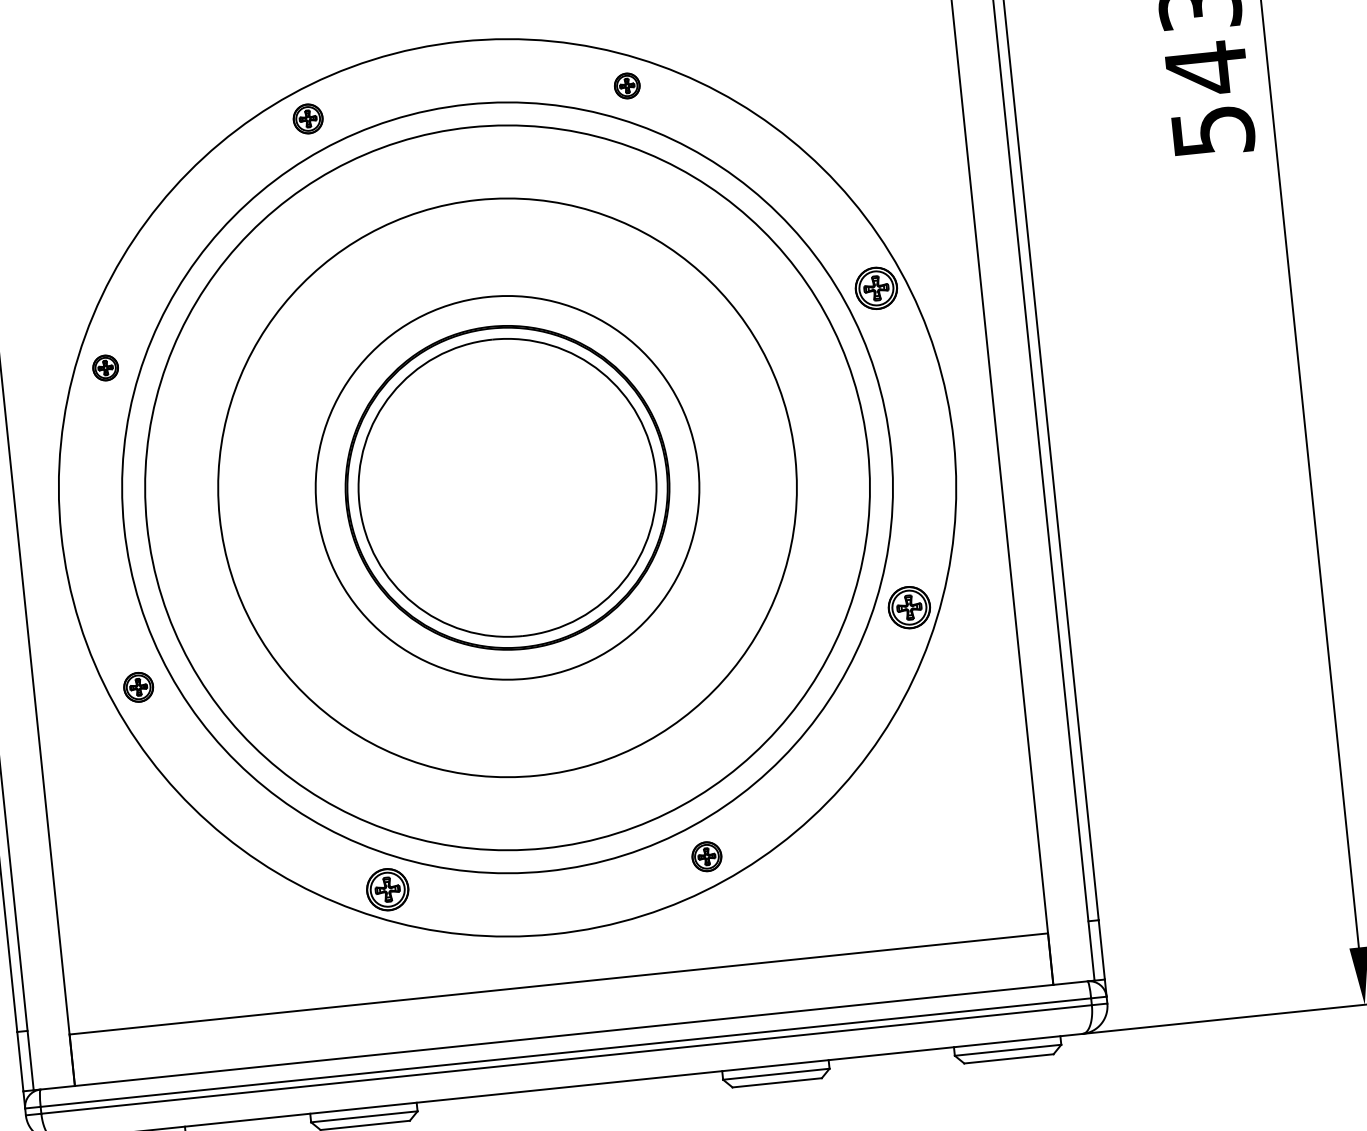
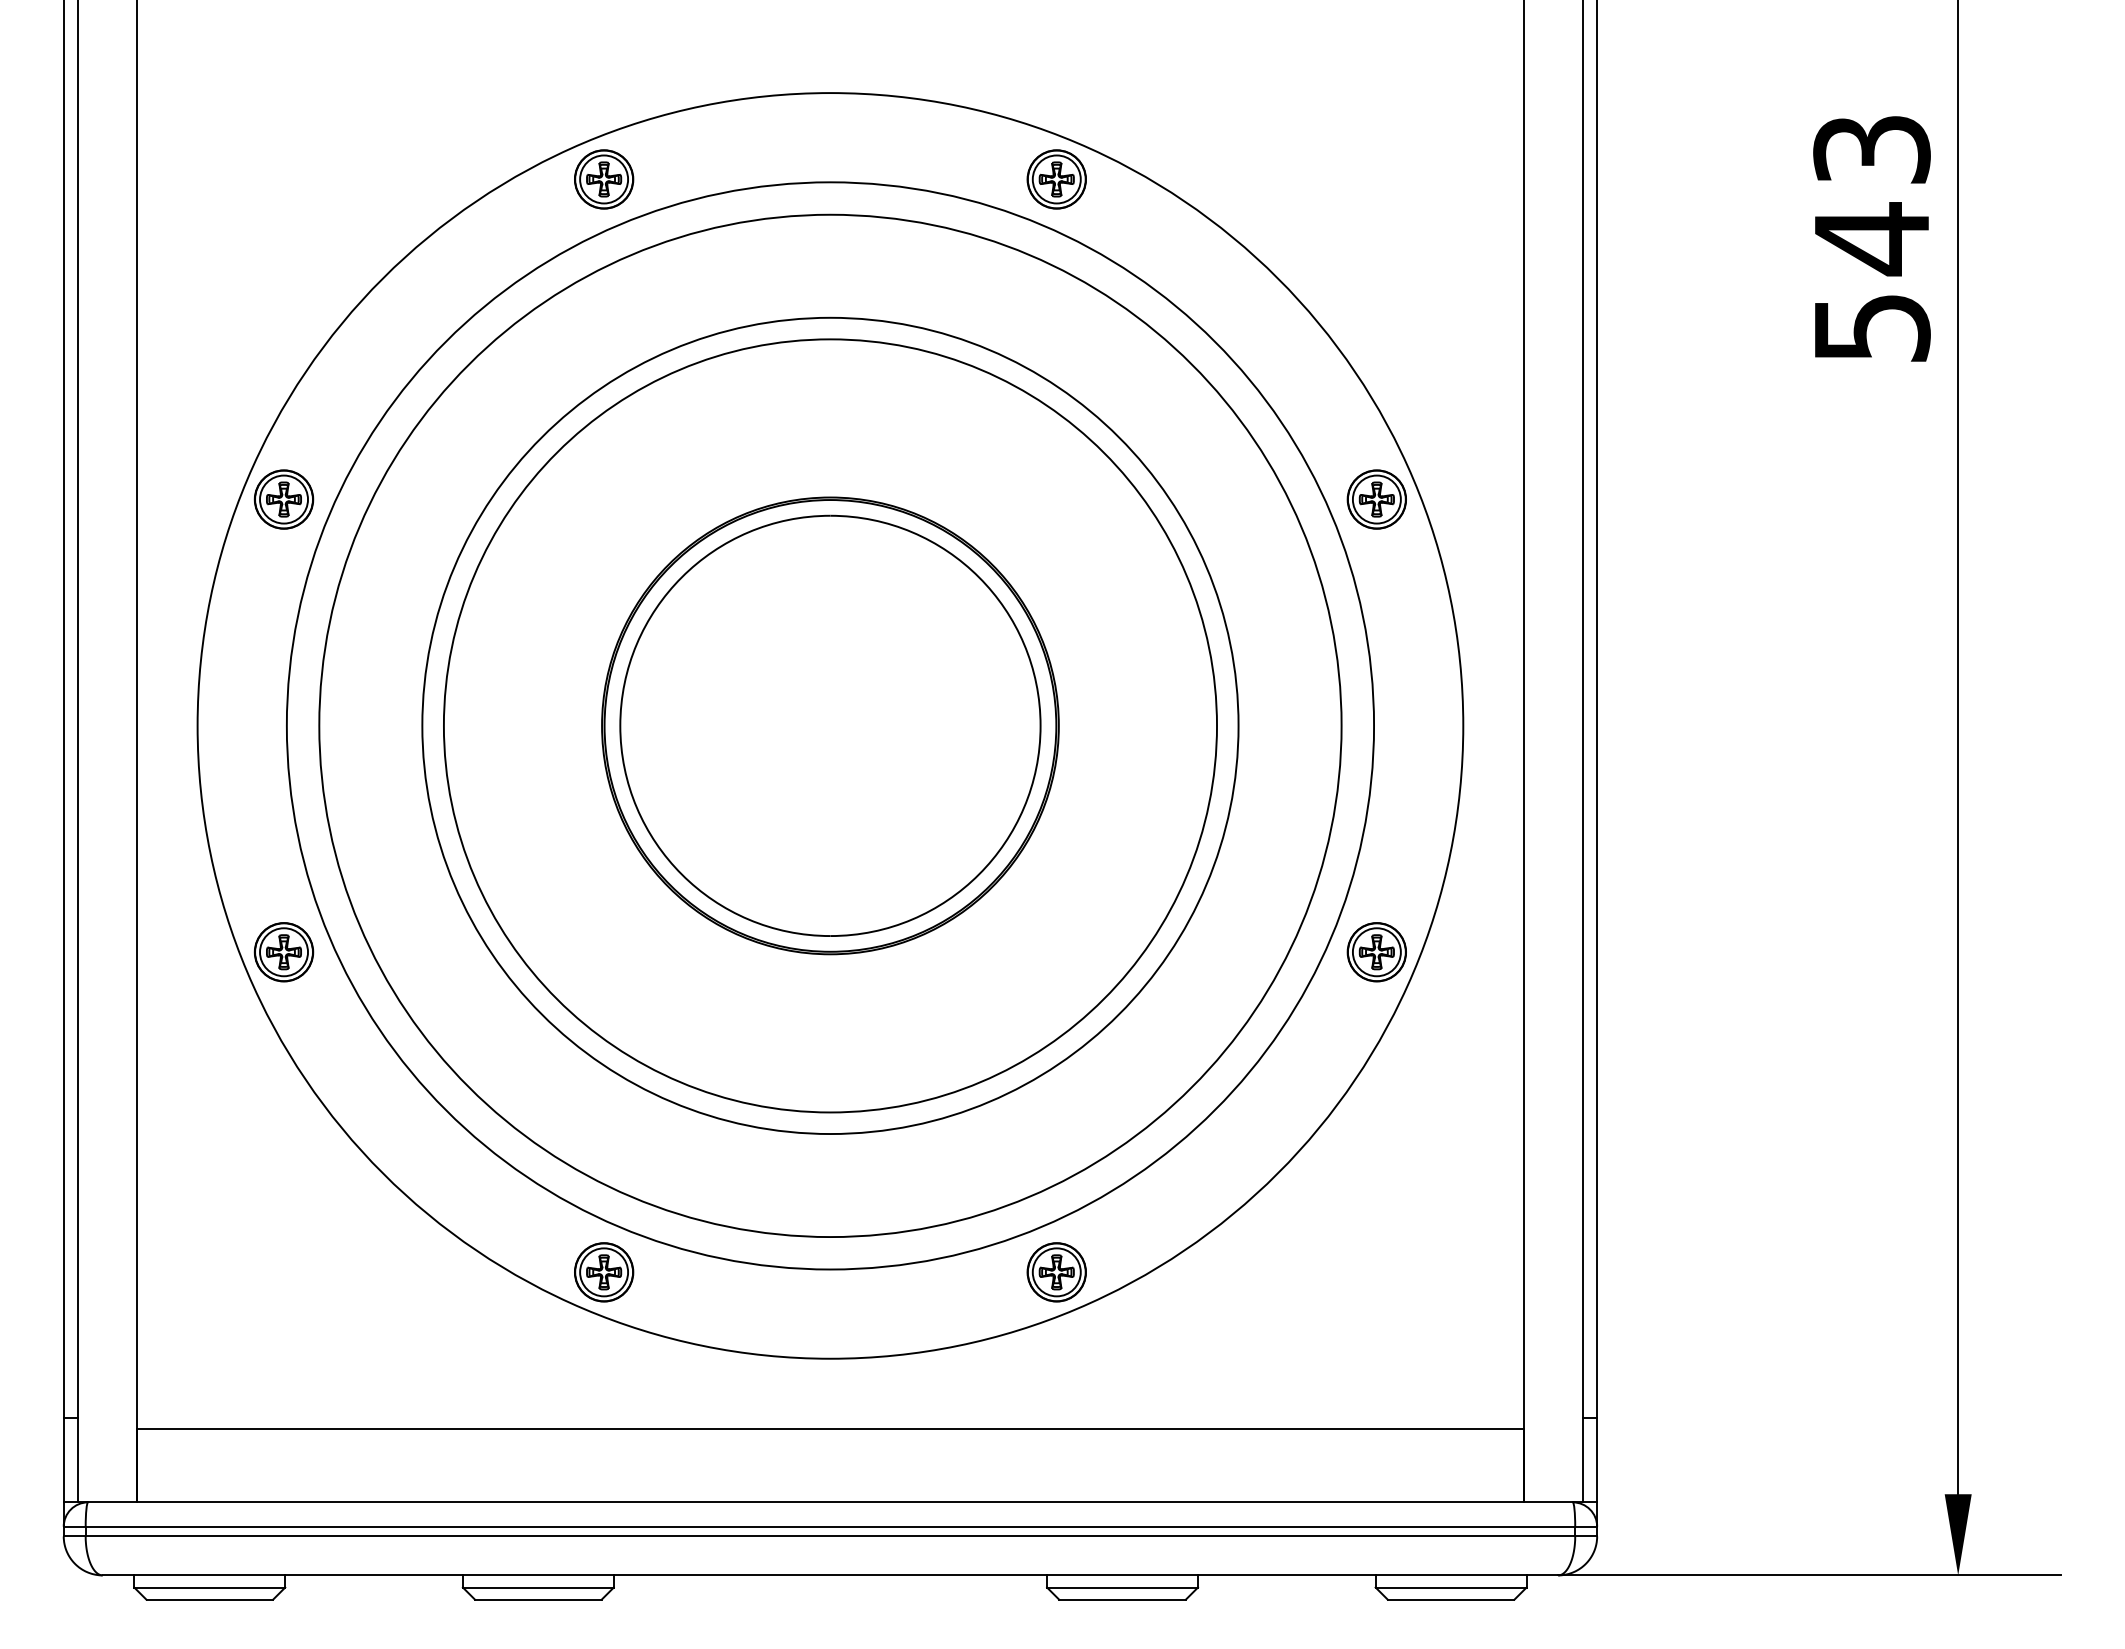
part: (627, 86) -> (1056, 179), size x1.67
part: (308, 118) -> (604, 179), size x1.43
part: (105, 368) -> (283, 499), size x1.67
circle: (507, 487) -> (830, 725), size x1.43
part: (138, 687) -> (283, 952), size x1.43
part: (706, 856) -> (1056, 1272), size x1.43

